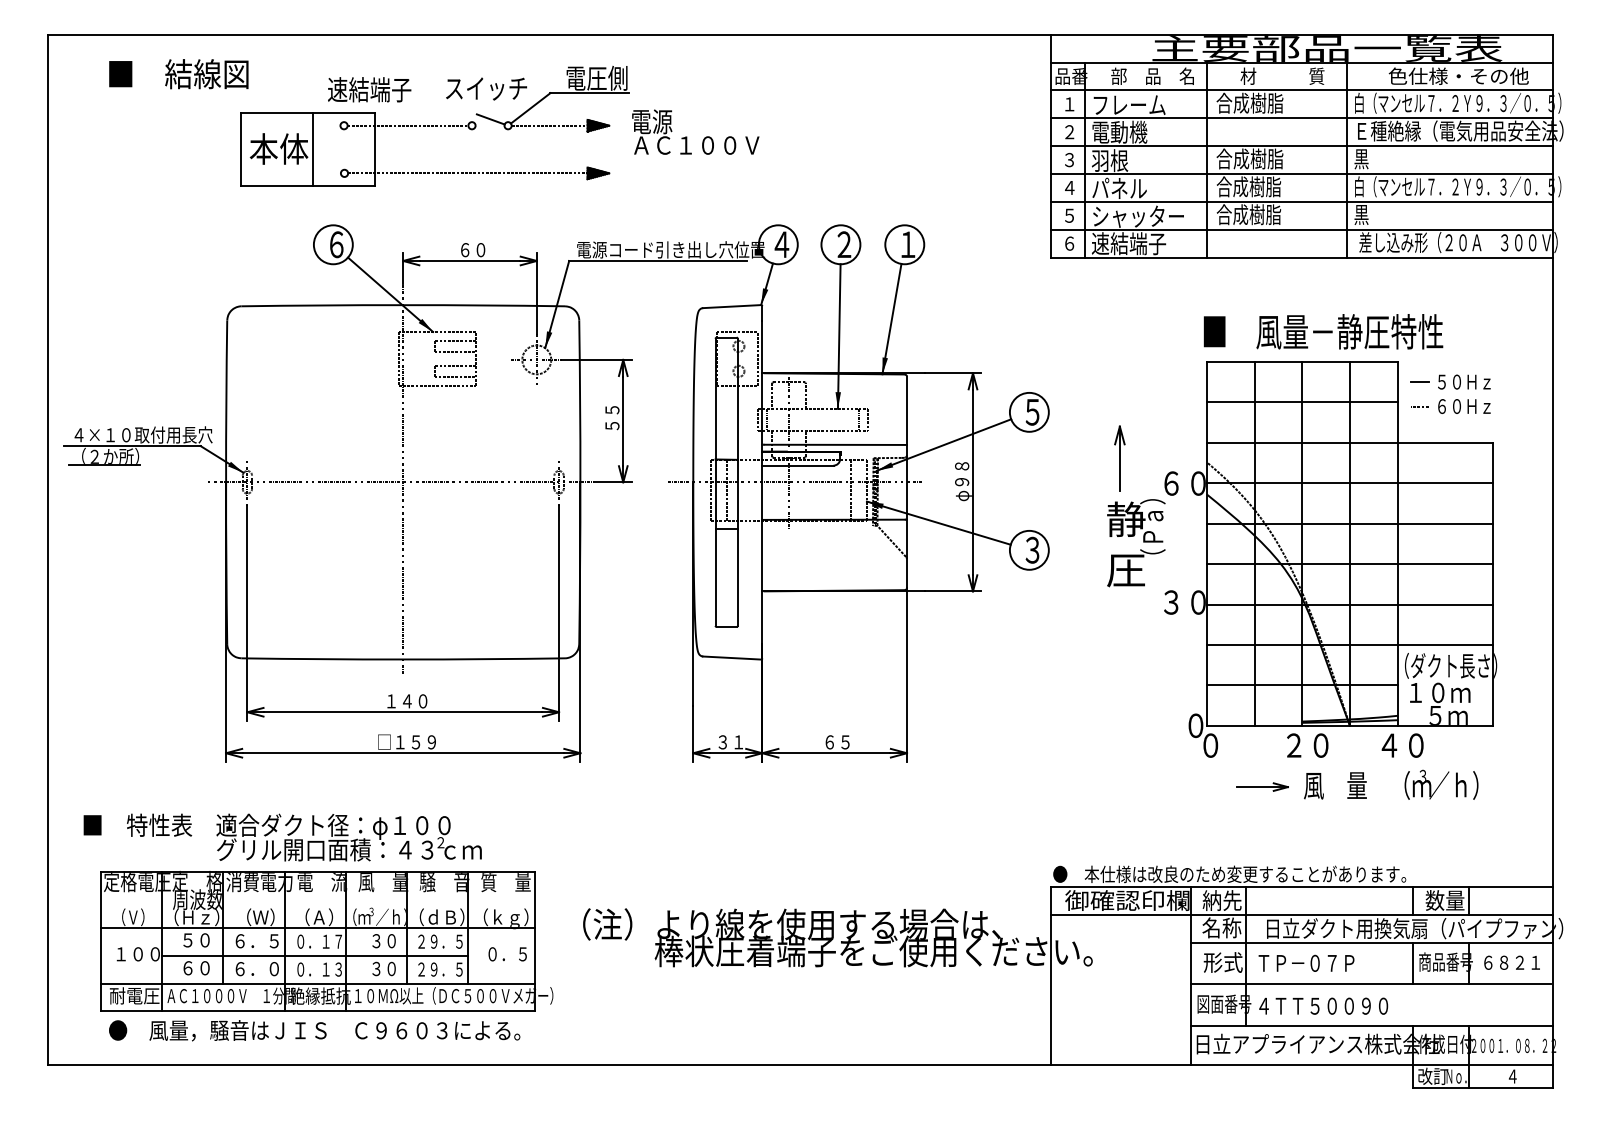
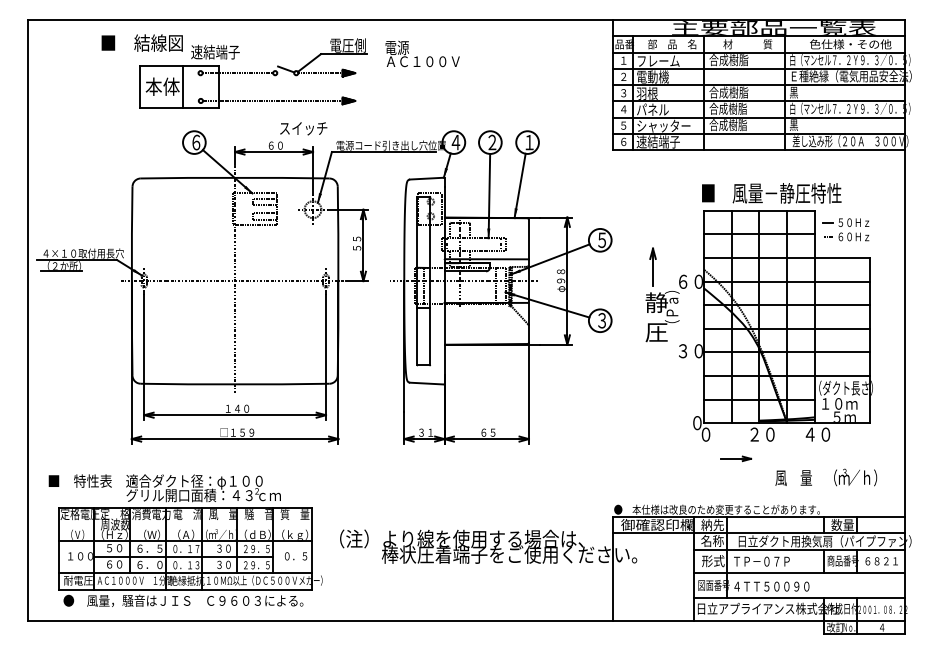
text: (177, 73) -> (141, 42), moved
text: (486, 88) -> (303, 128), moved
text: (695, 131) -> (422, 53), moved
text: (1391, 784) -> (826, 477), moved

